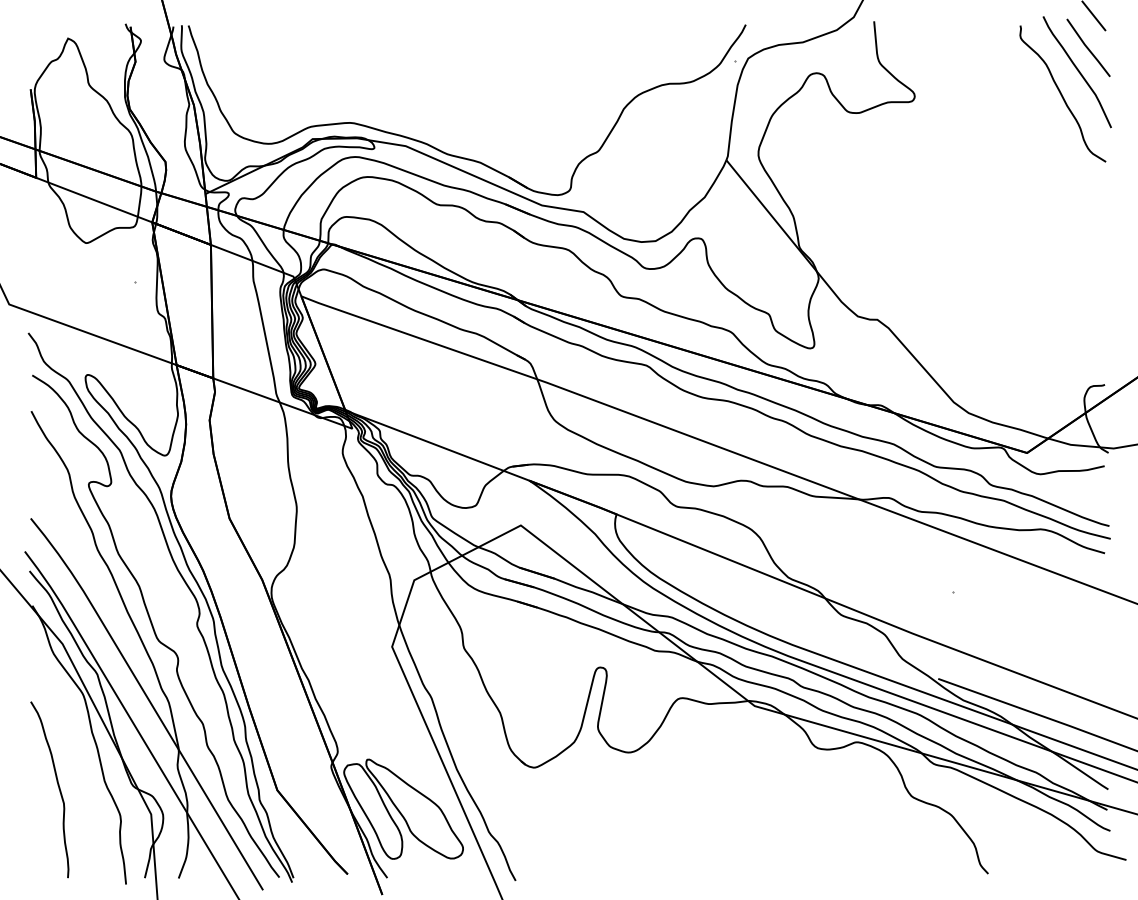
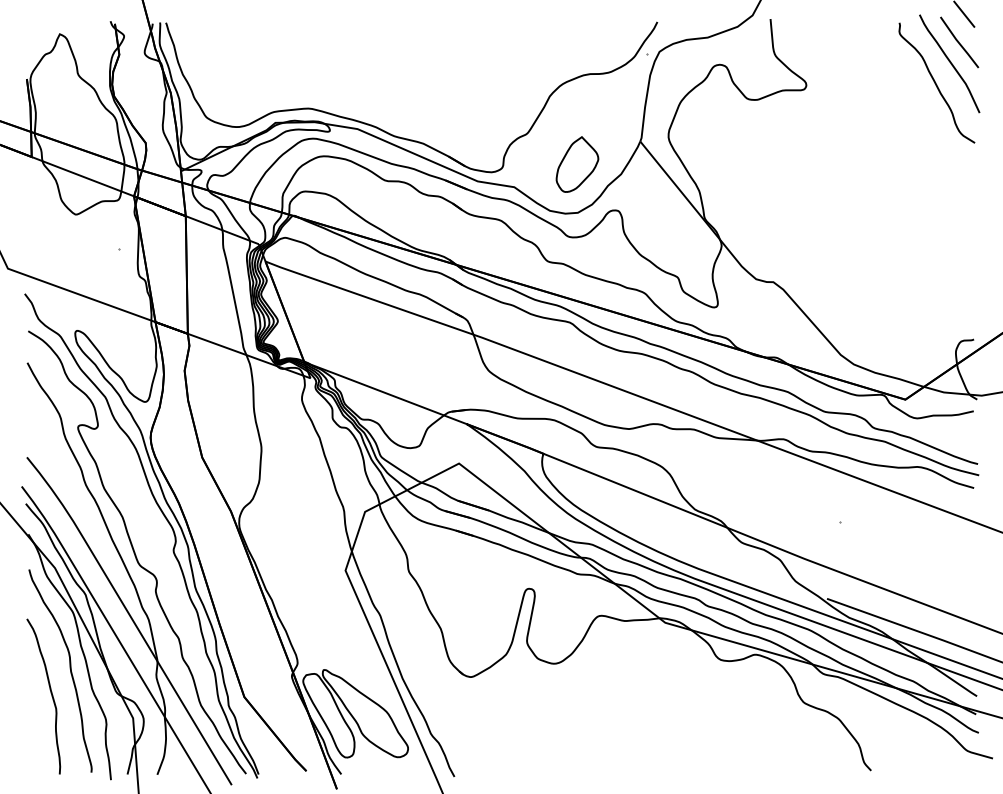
part: (654, 186) -> (576, 164), added
curve: (79, 760) -> (69, 670), added

